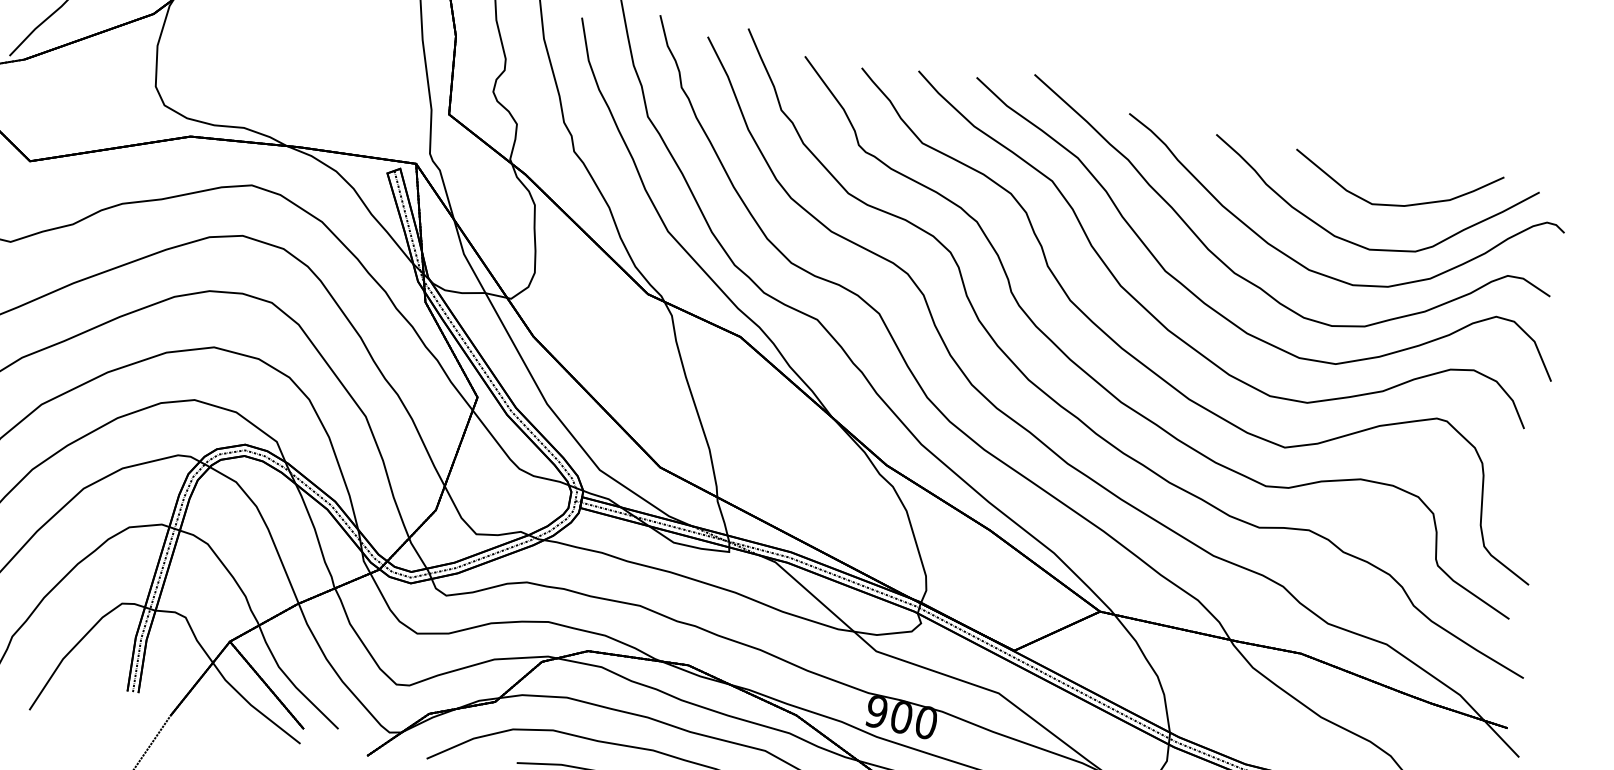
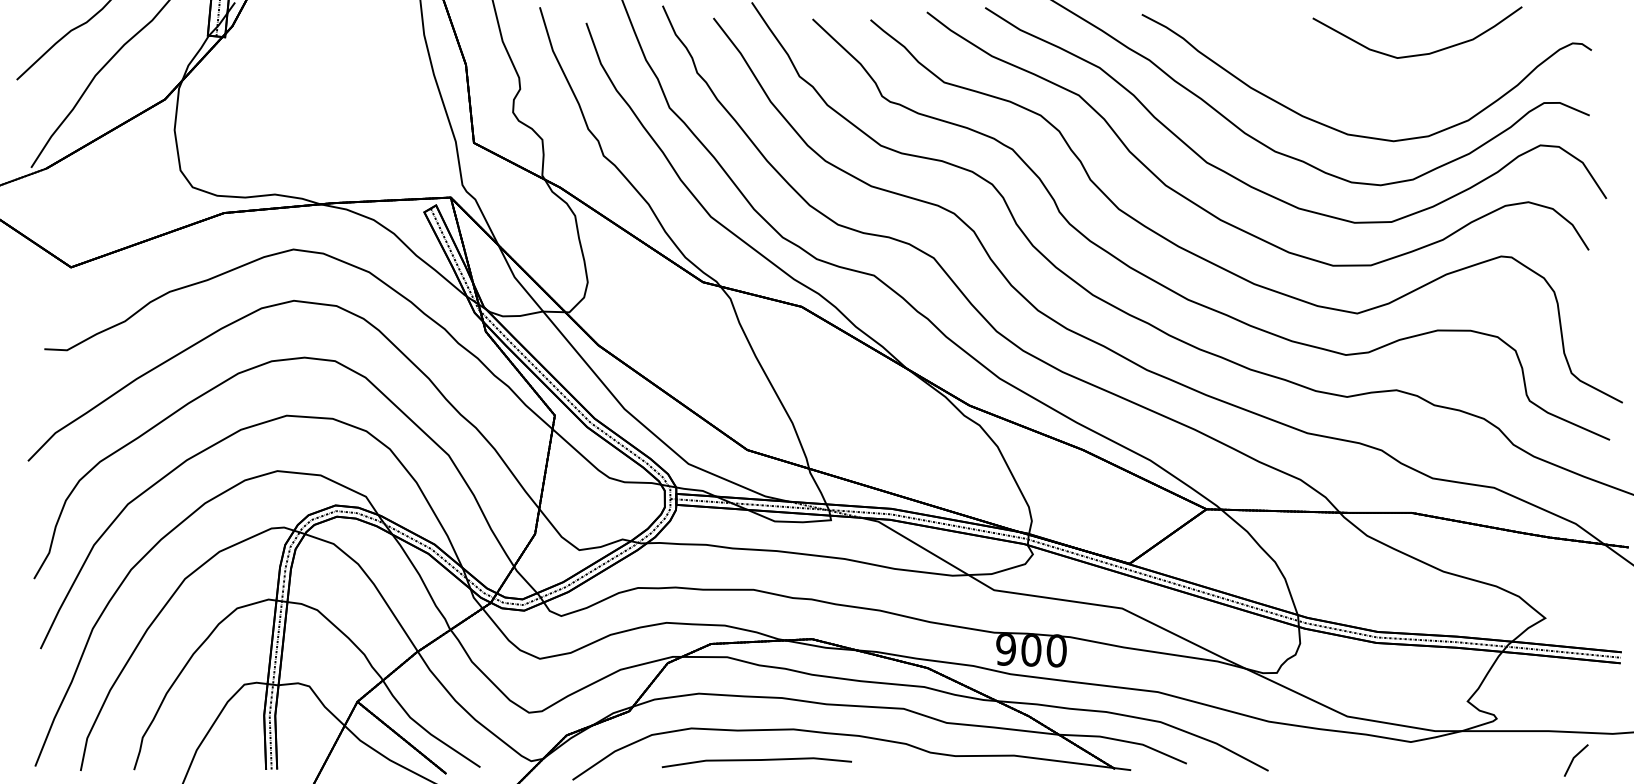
part: (1356, 243) -> (1389, 99), removed

